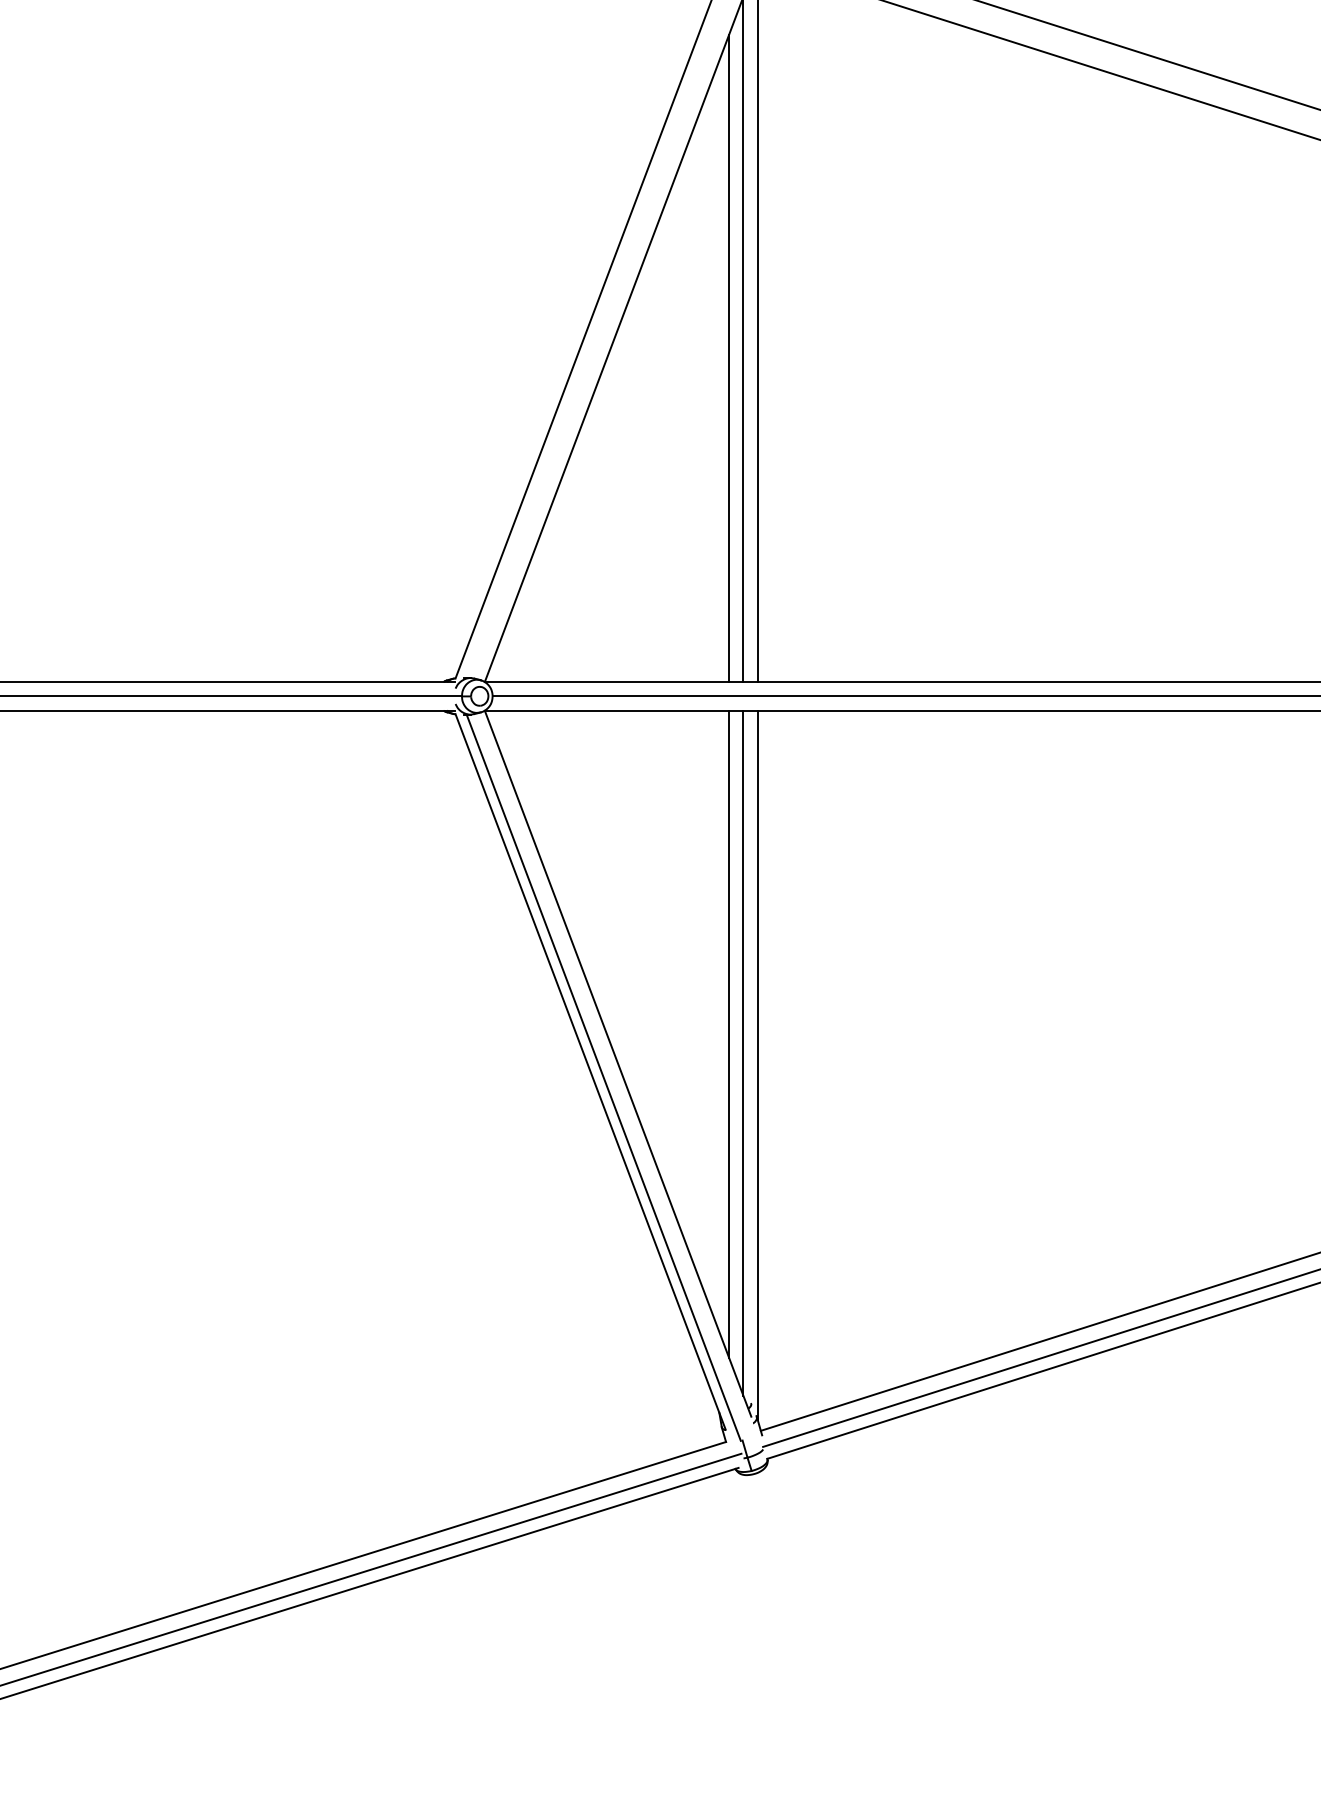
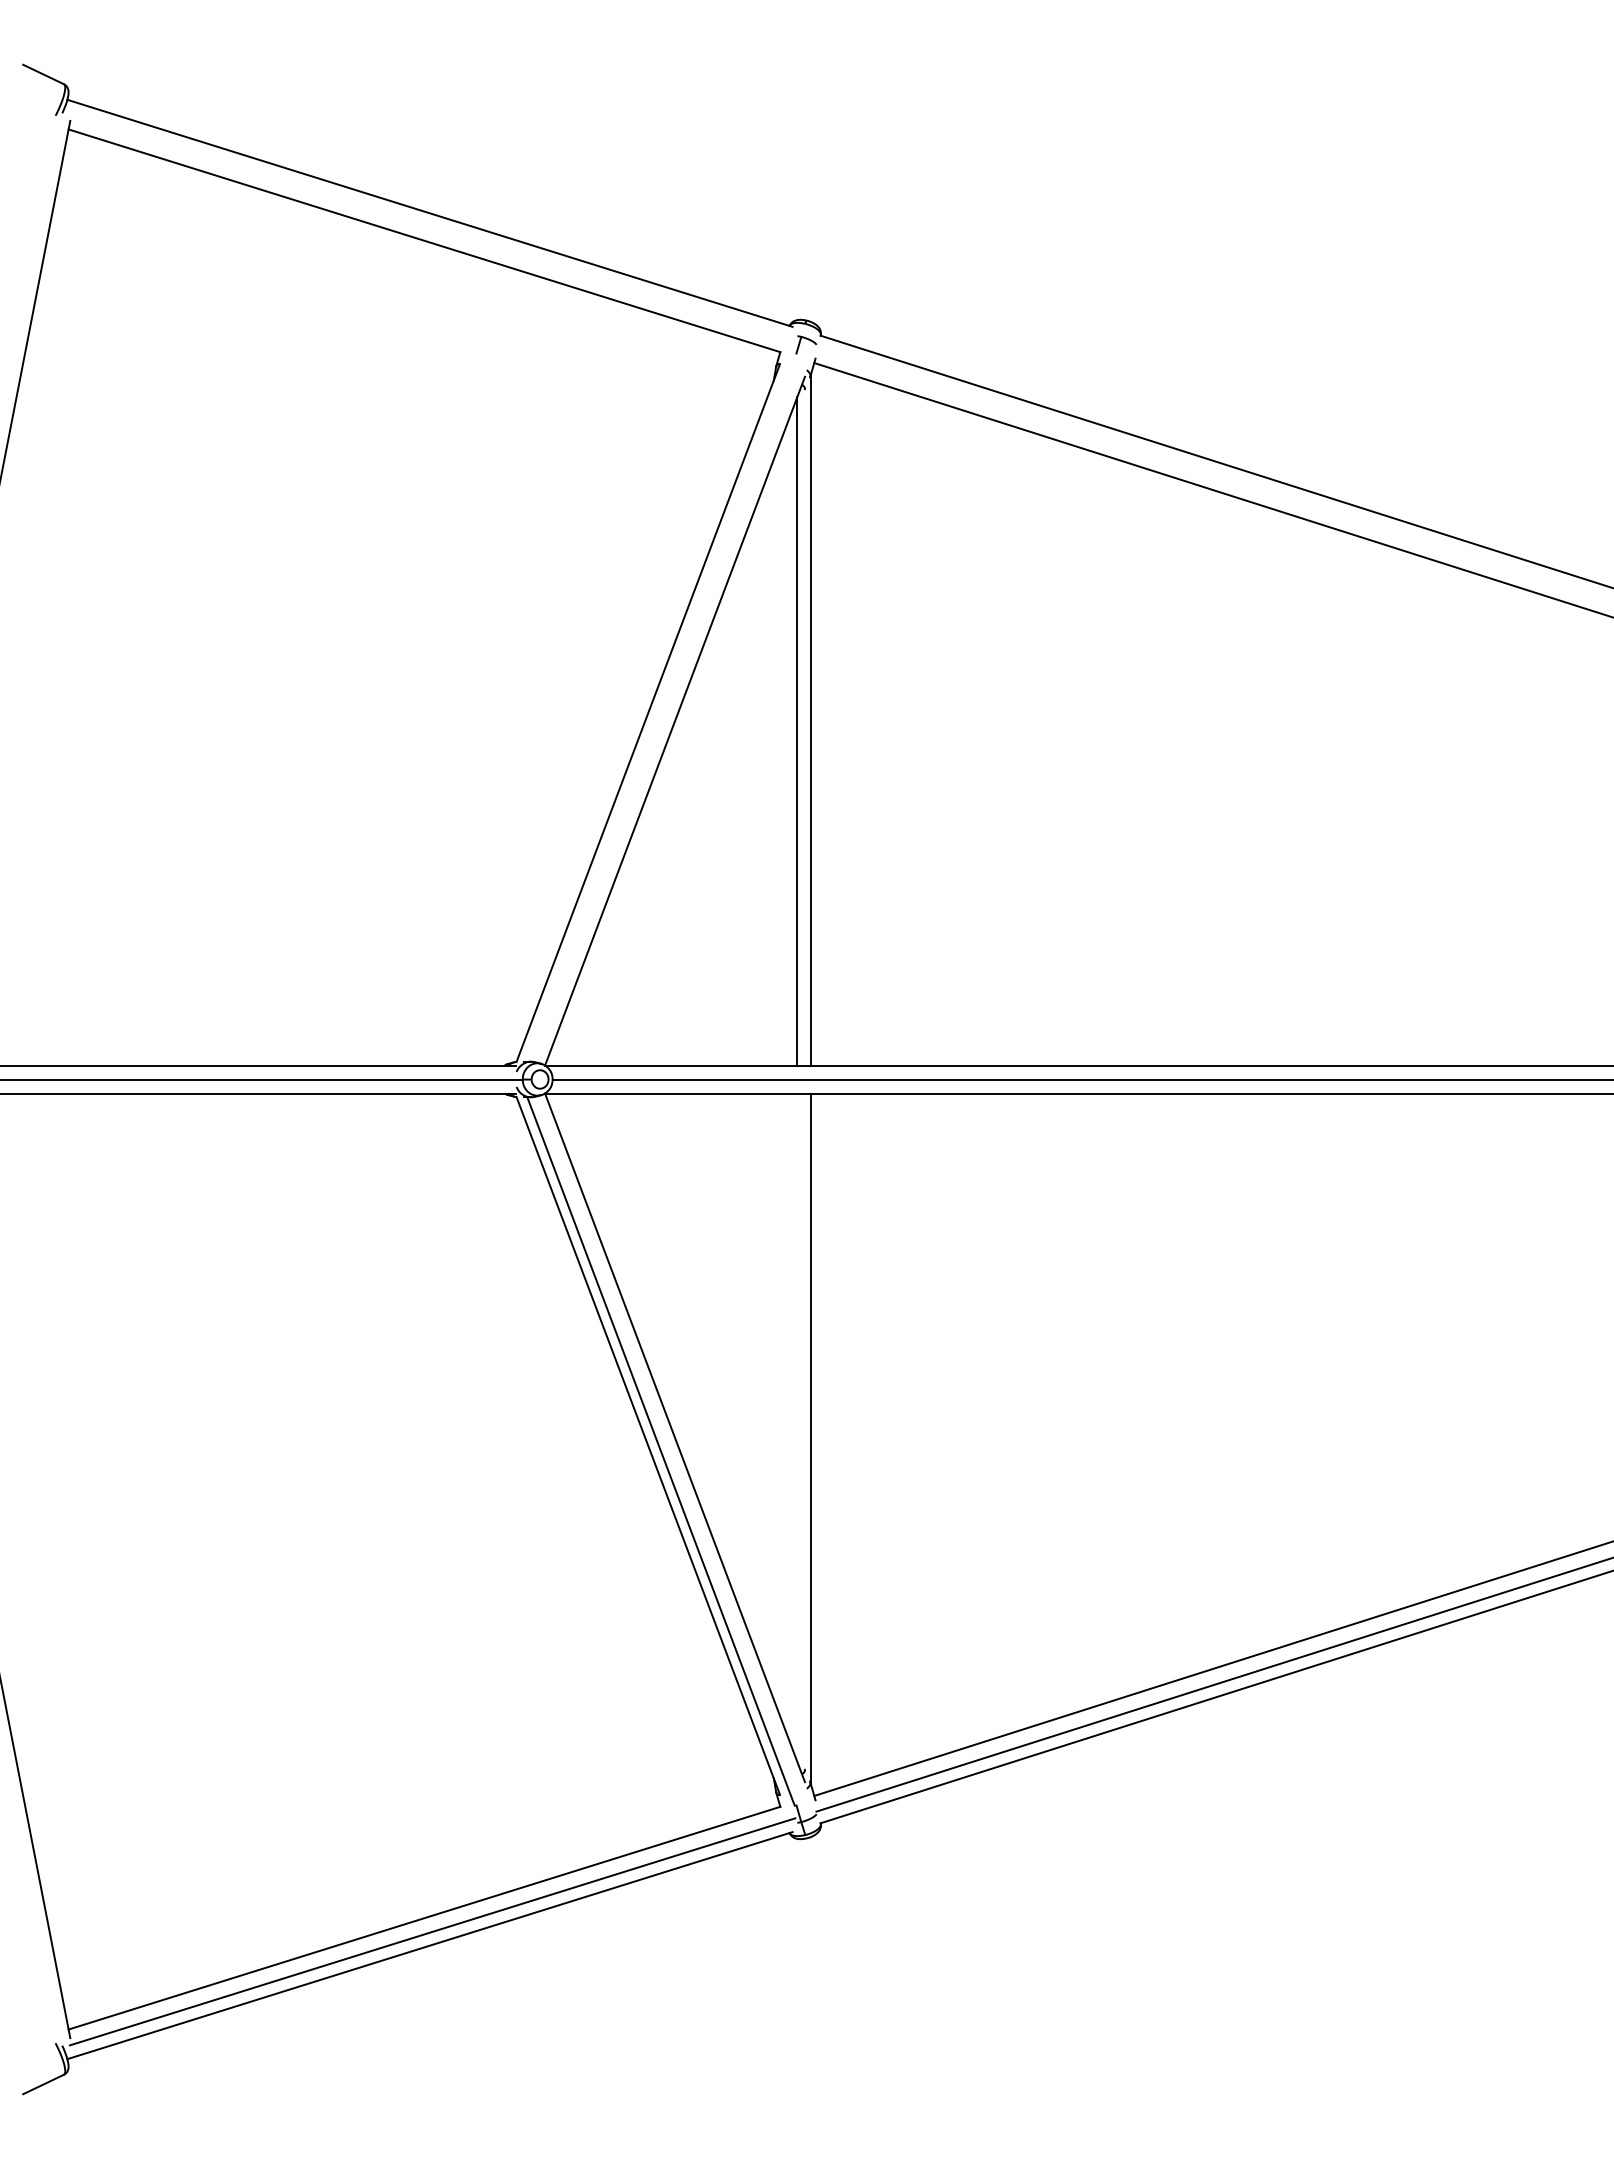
line: (729, 358) -> (783, 749), removed
line: (729, 1033) -> (783, 1408), removed
line: (743, 1053) -> (797, 1427), removed

